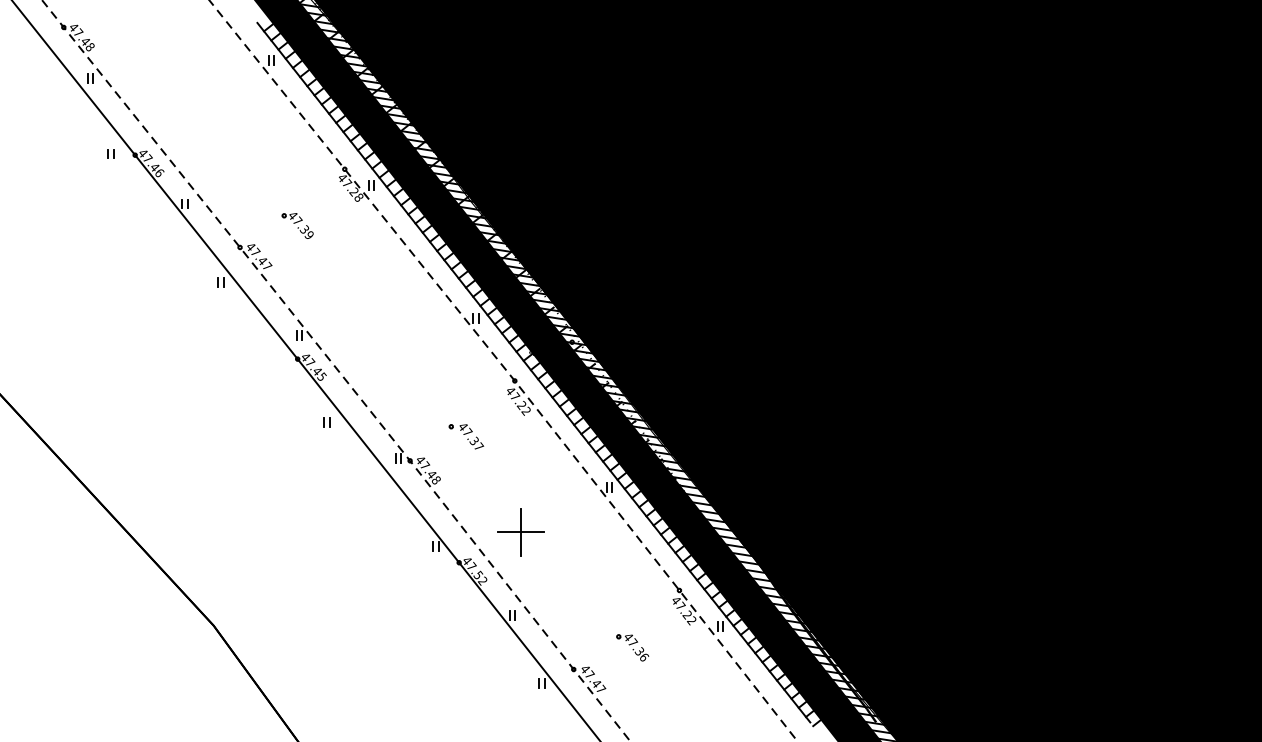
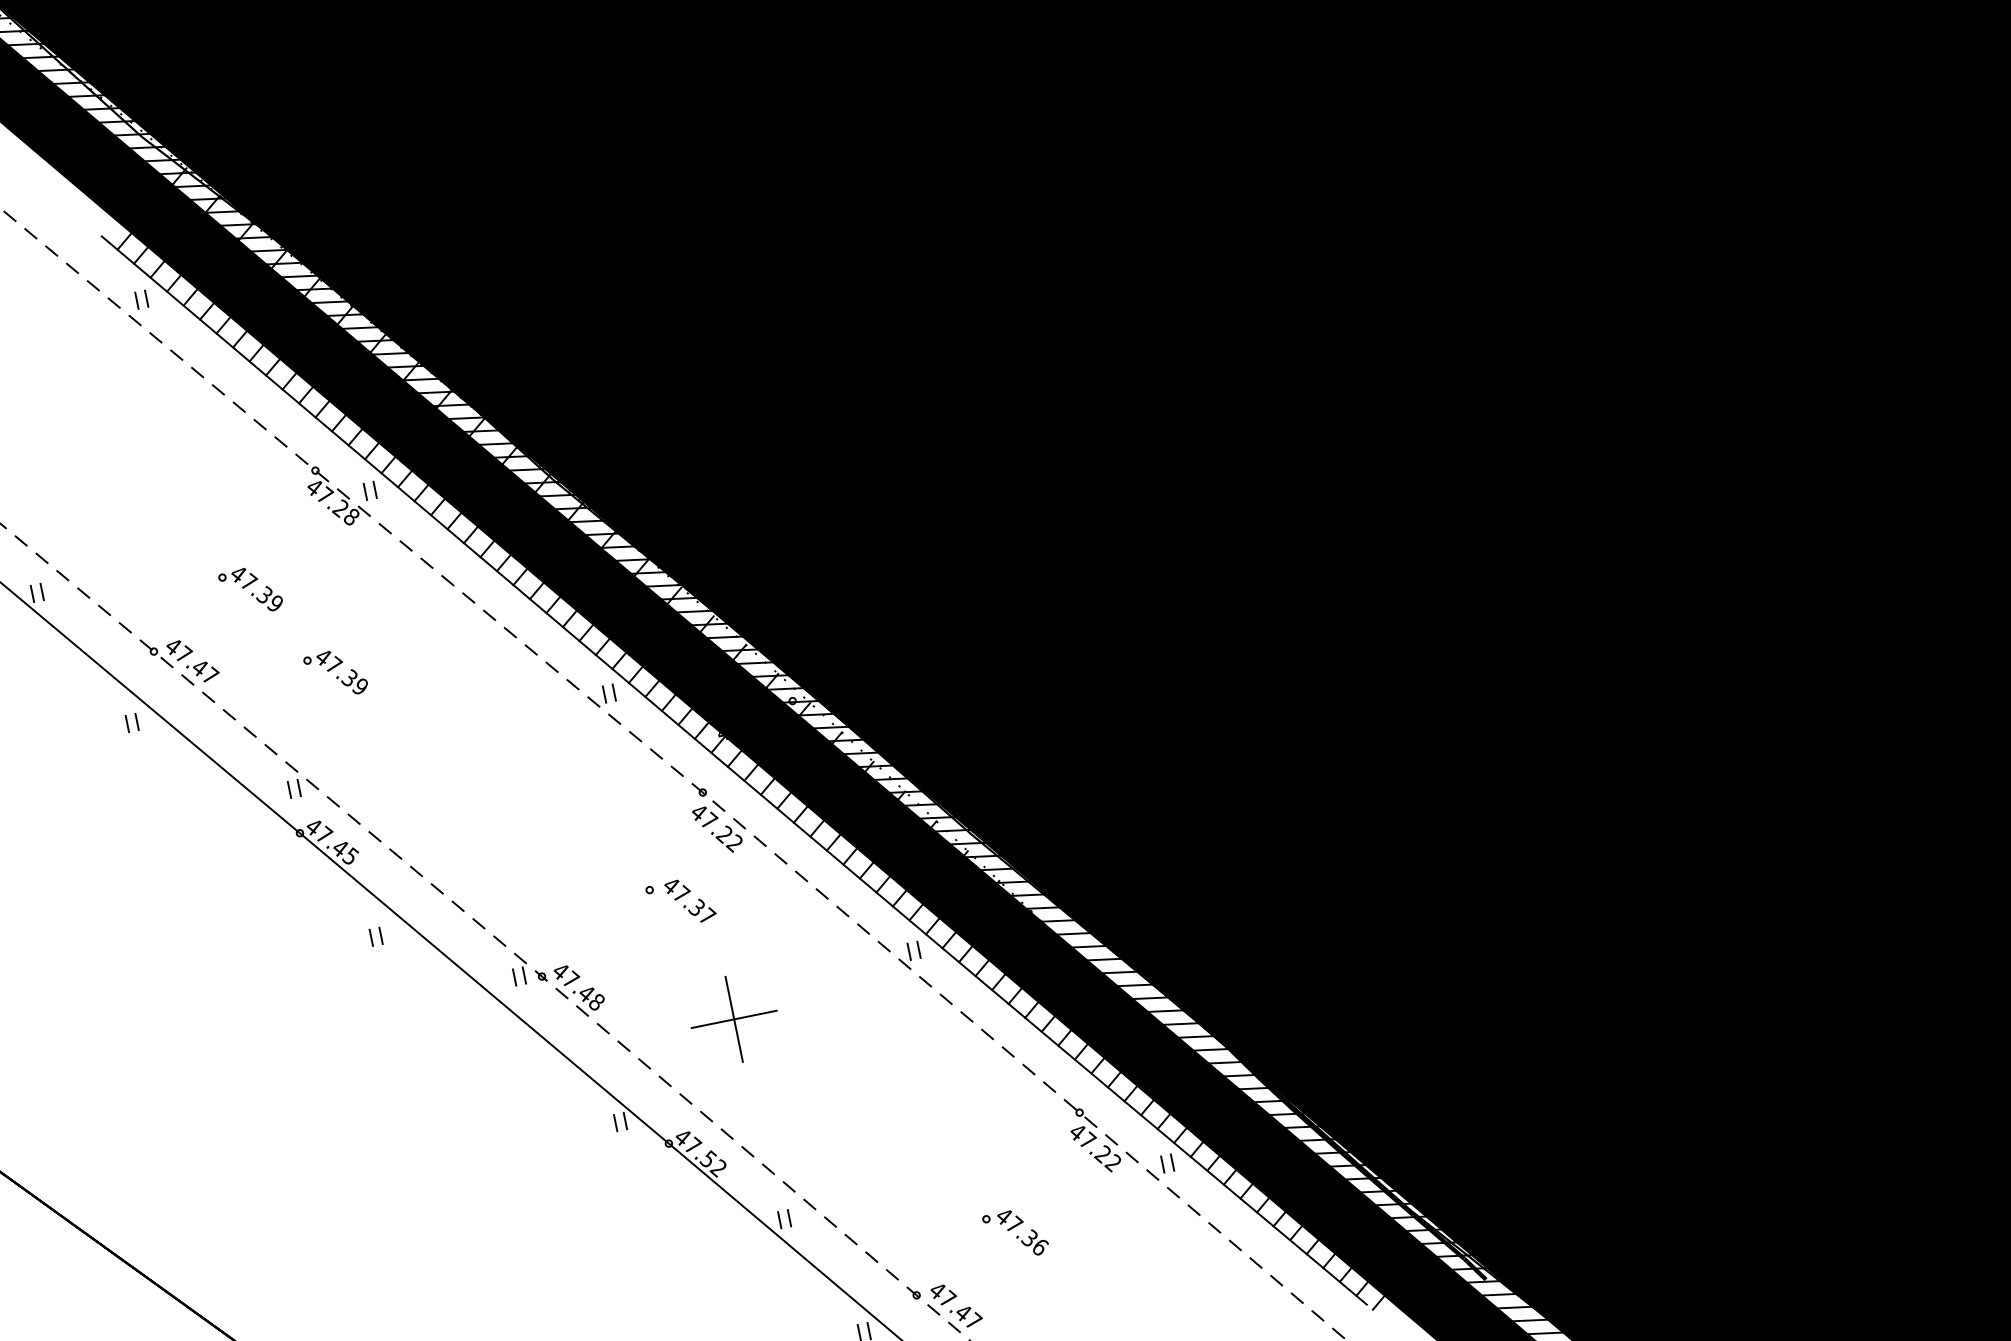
part: (333, 278) -> (335, 673), added
part: (466, 436) -> (680, 902), moved
part: (520, 532) -> (733, 1020), moved

